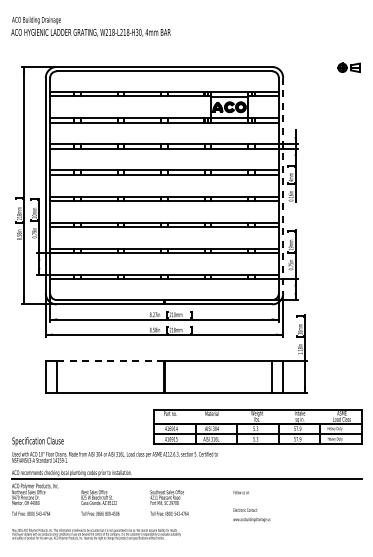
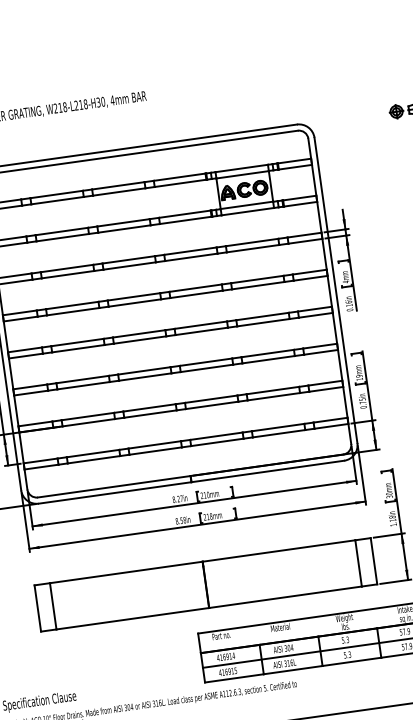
line: (283, 185) -> (336, 290), dashed -> solid
line: (110, 360) -> (126, 572), dashed -> solid

